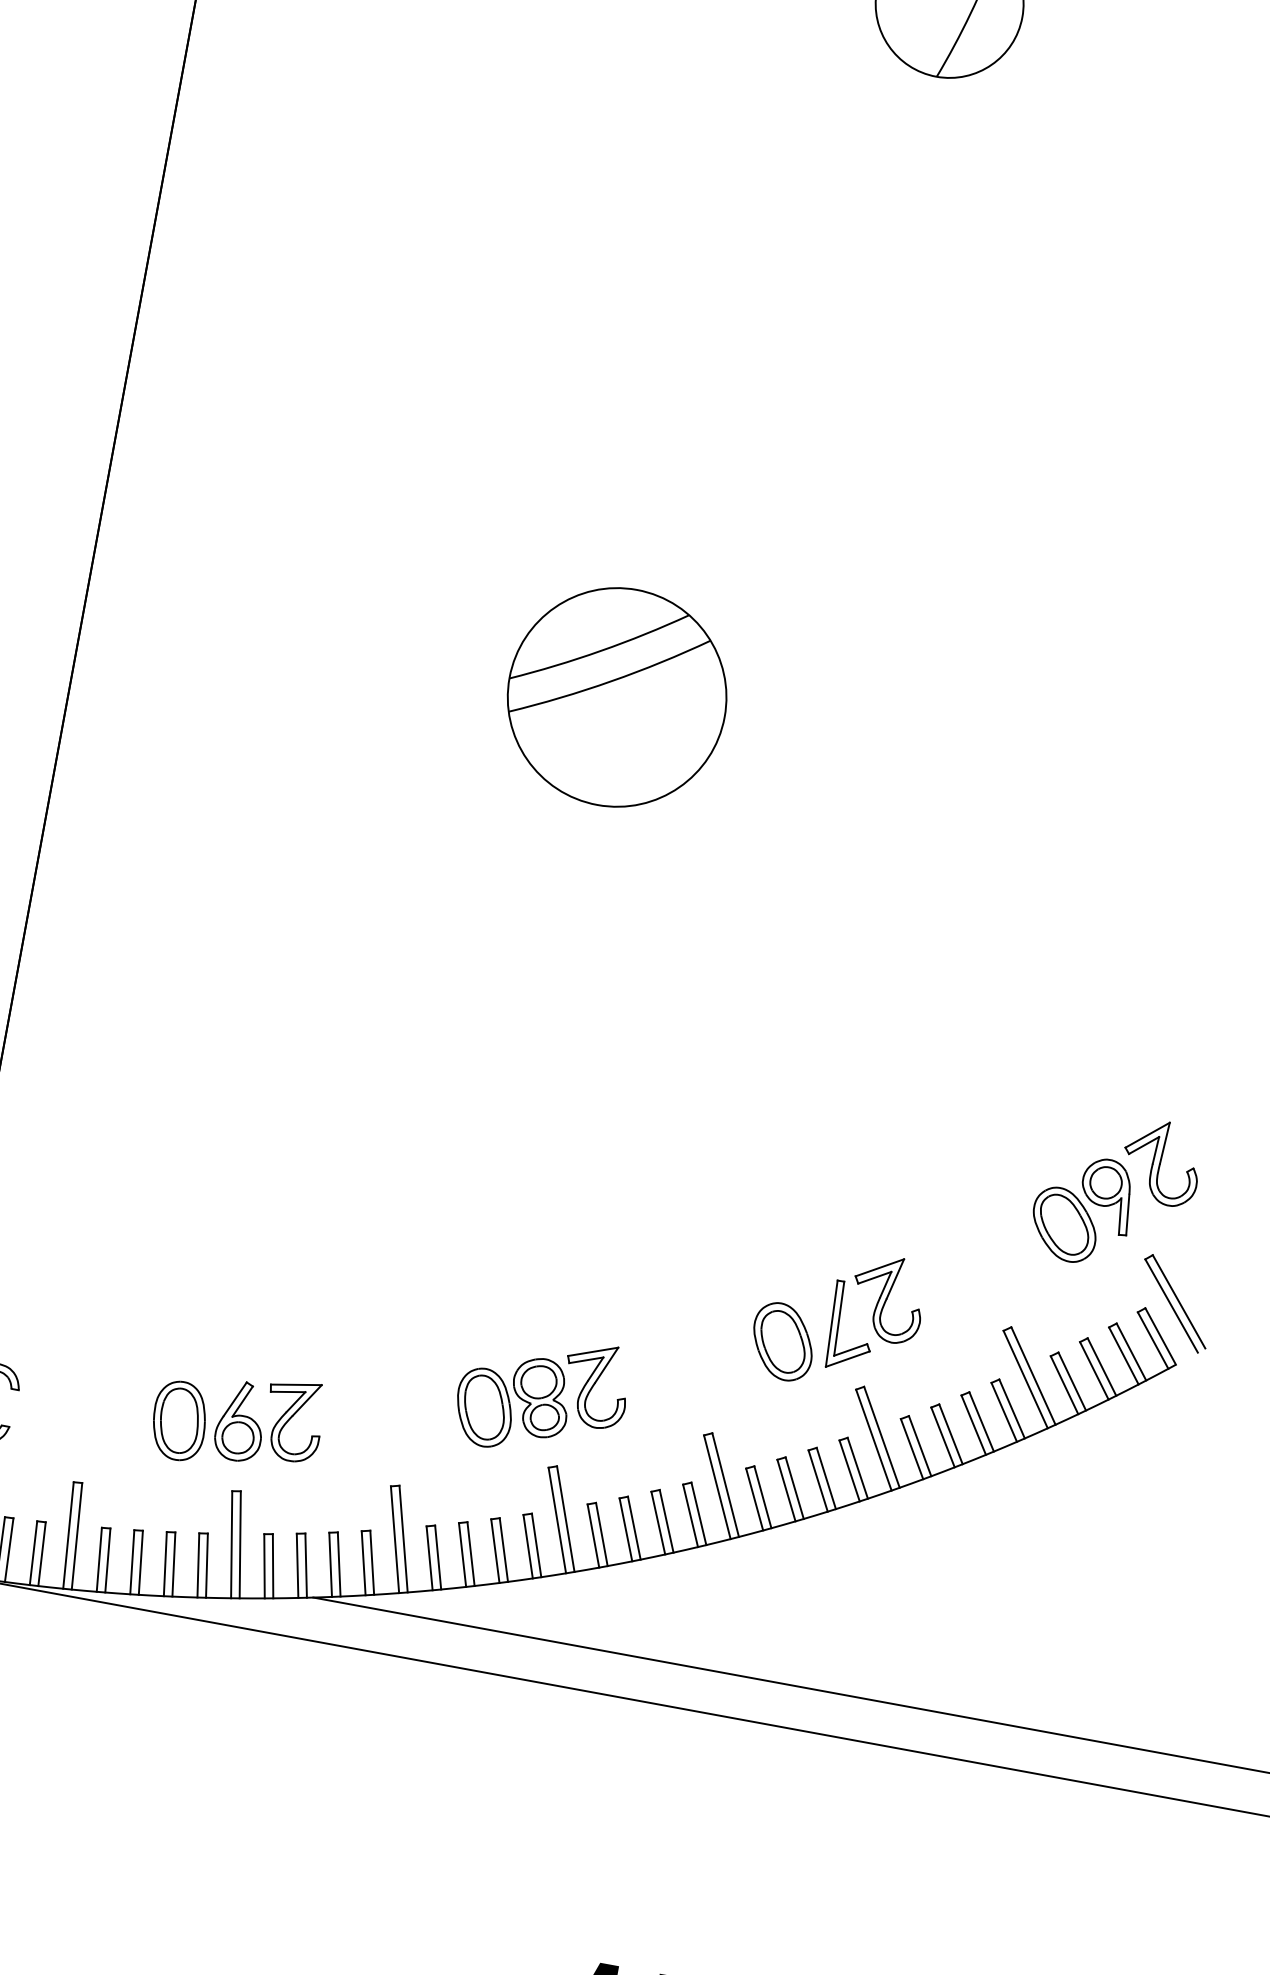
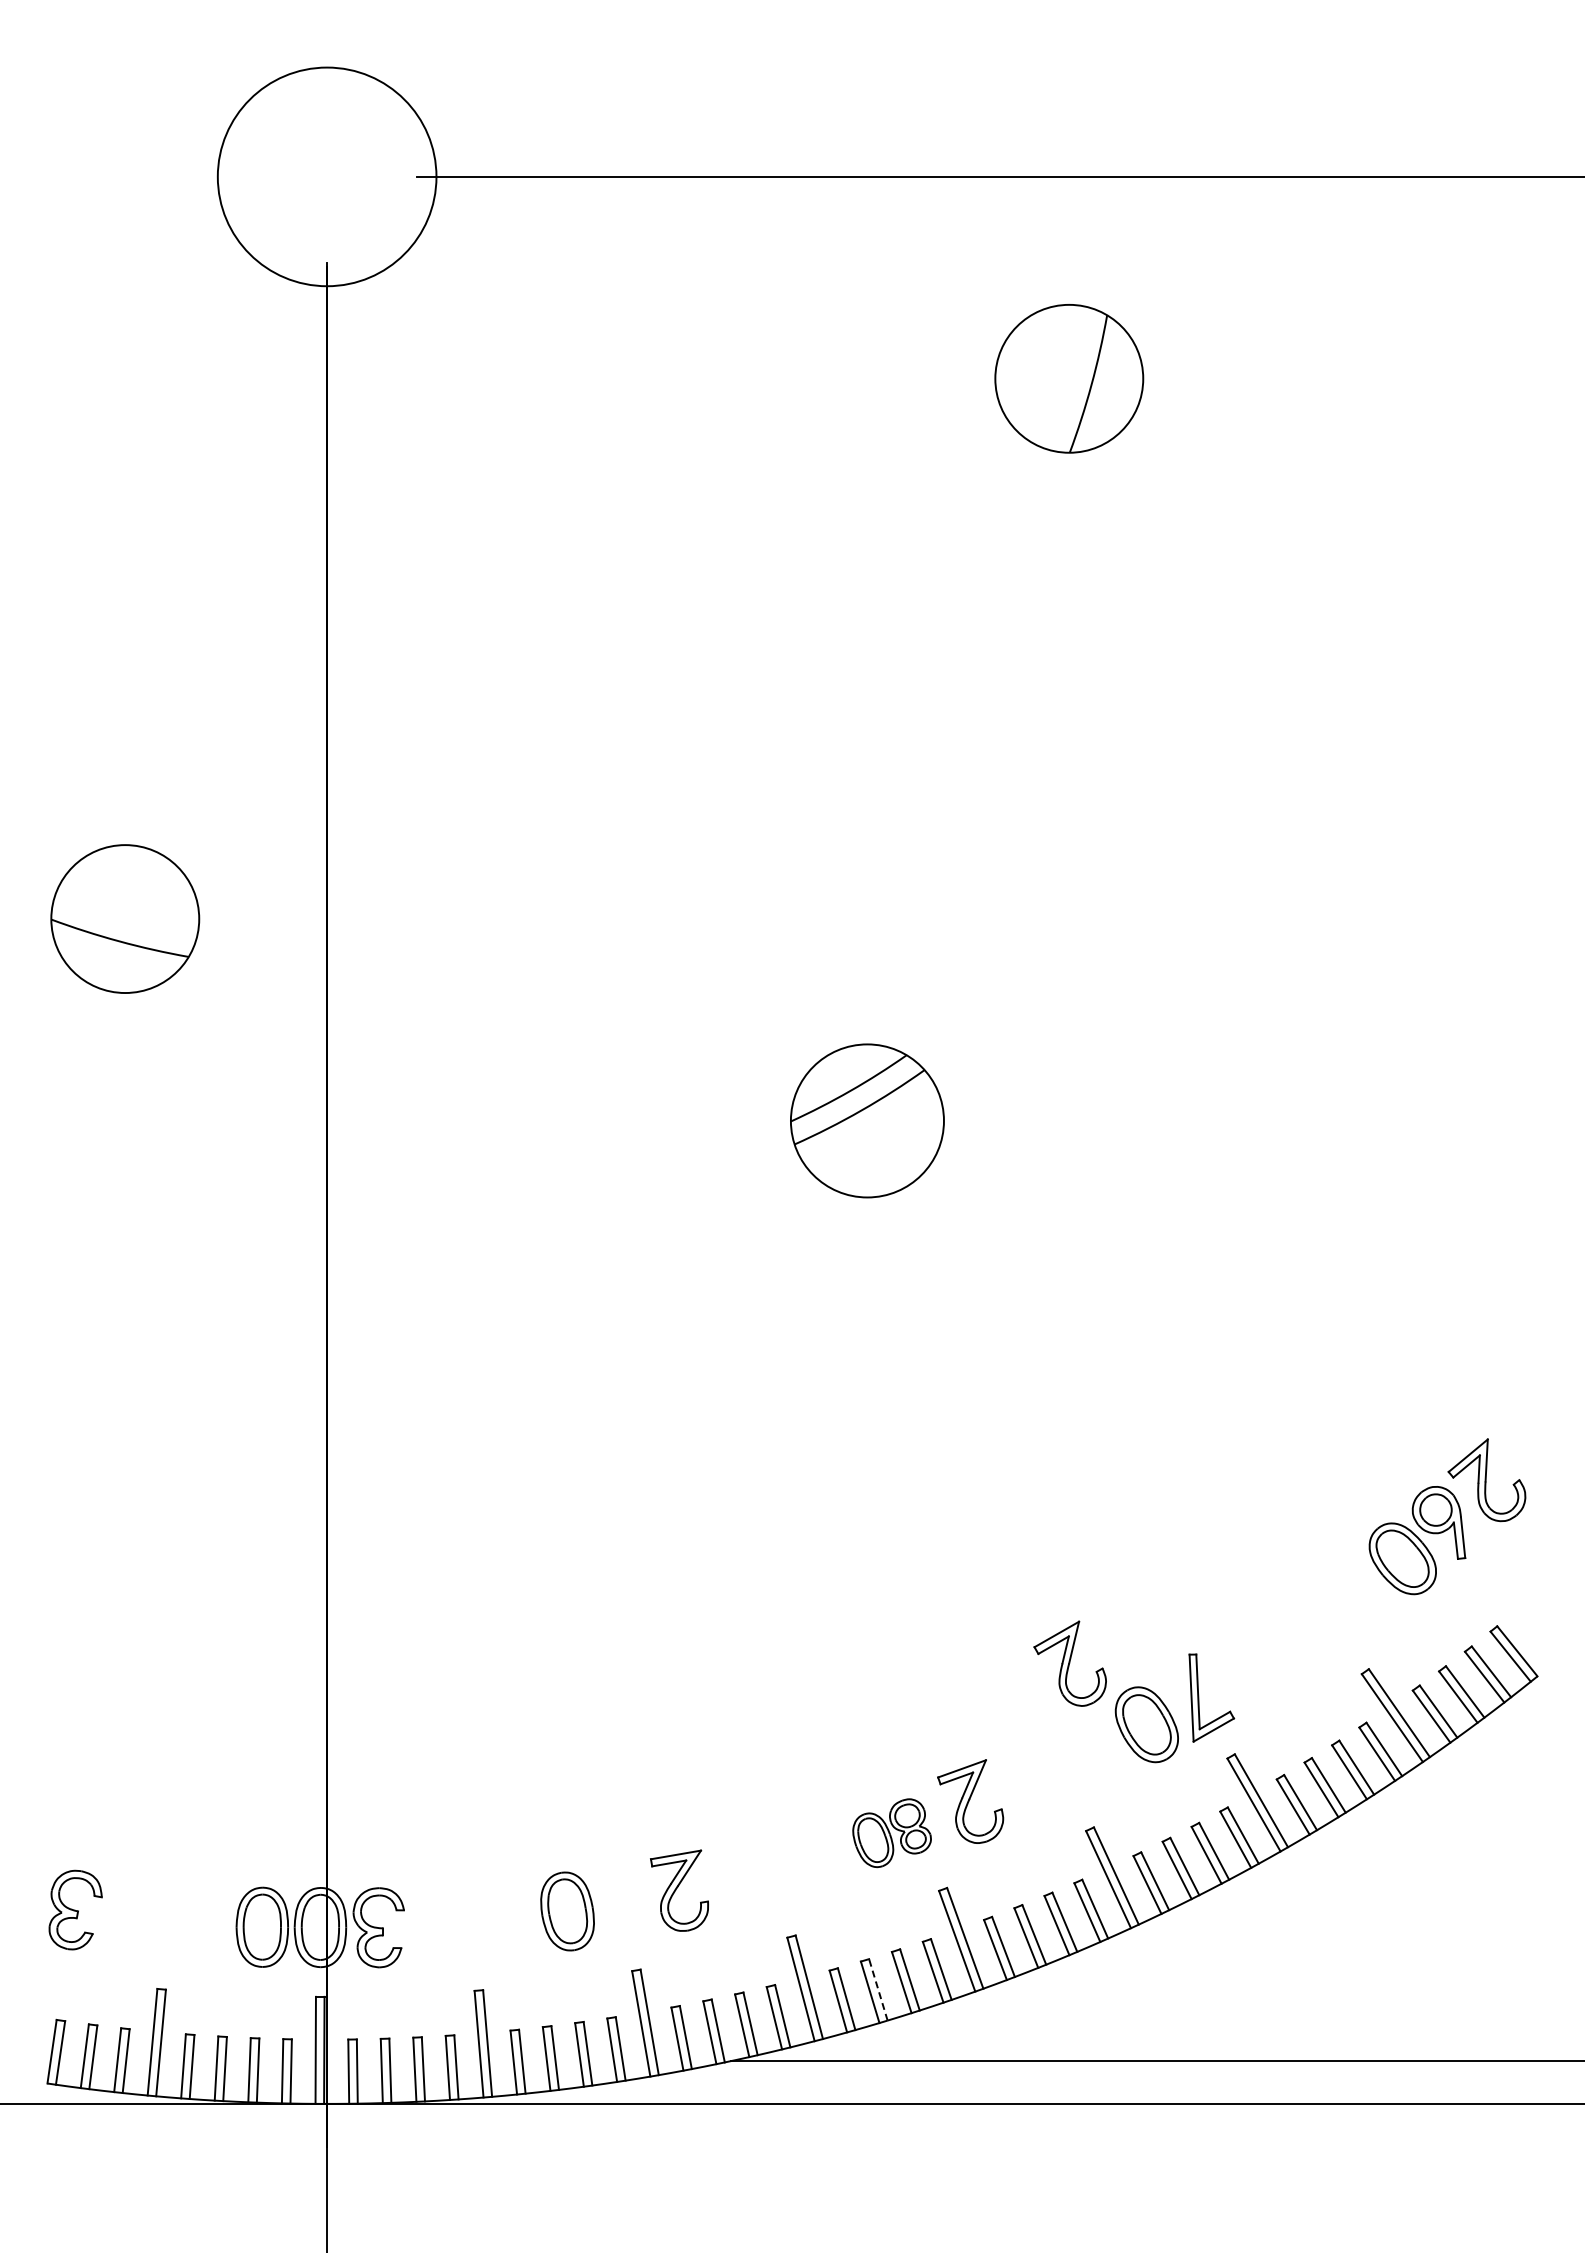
part: (617, 697) -> (867, 1120), size x0.7
part: (887, 1298) -> (1069, 1663), moved
part: (1174, 1303) -> (1525, 1616), removed
part: (512, 1401) -> (891, 1832), size x0.7
part: (240, 1420) -> (627, 1900), removed
line: (471, 1553) -> (878, 1989), solid -> dashed

